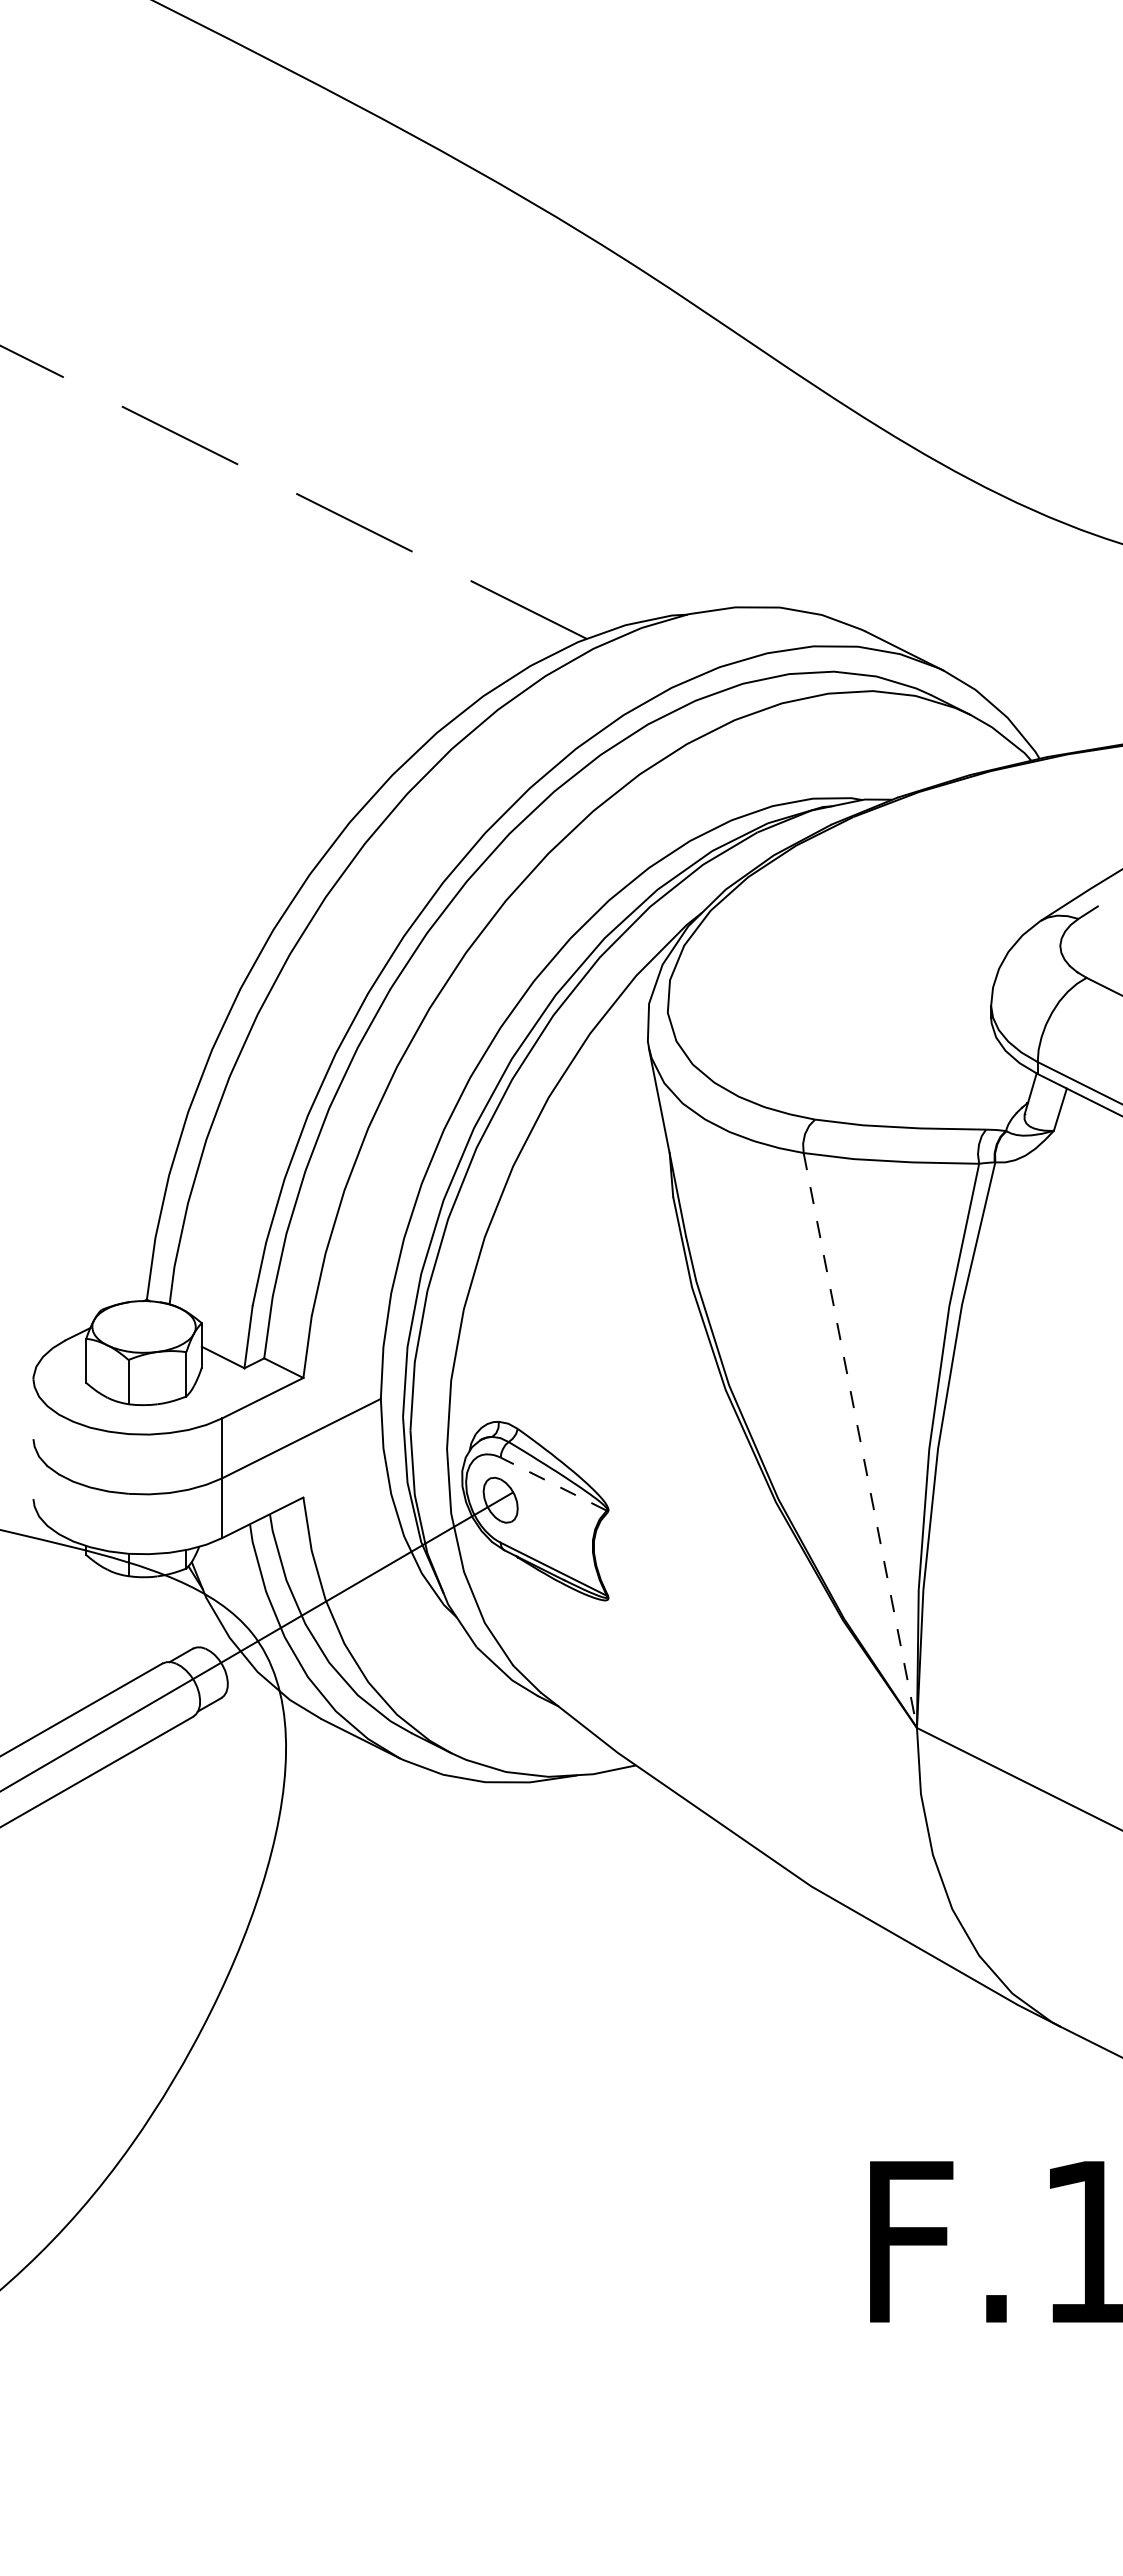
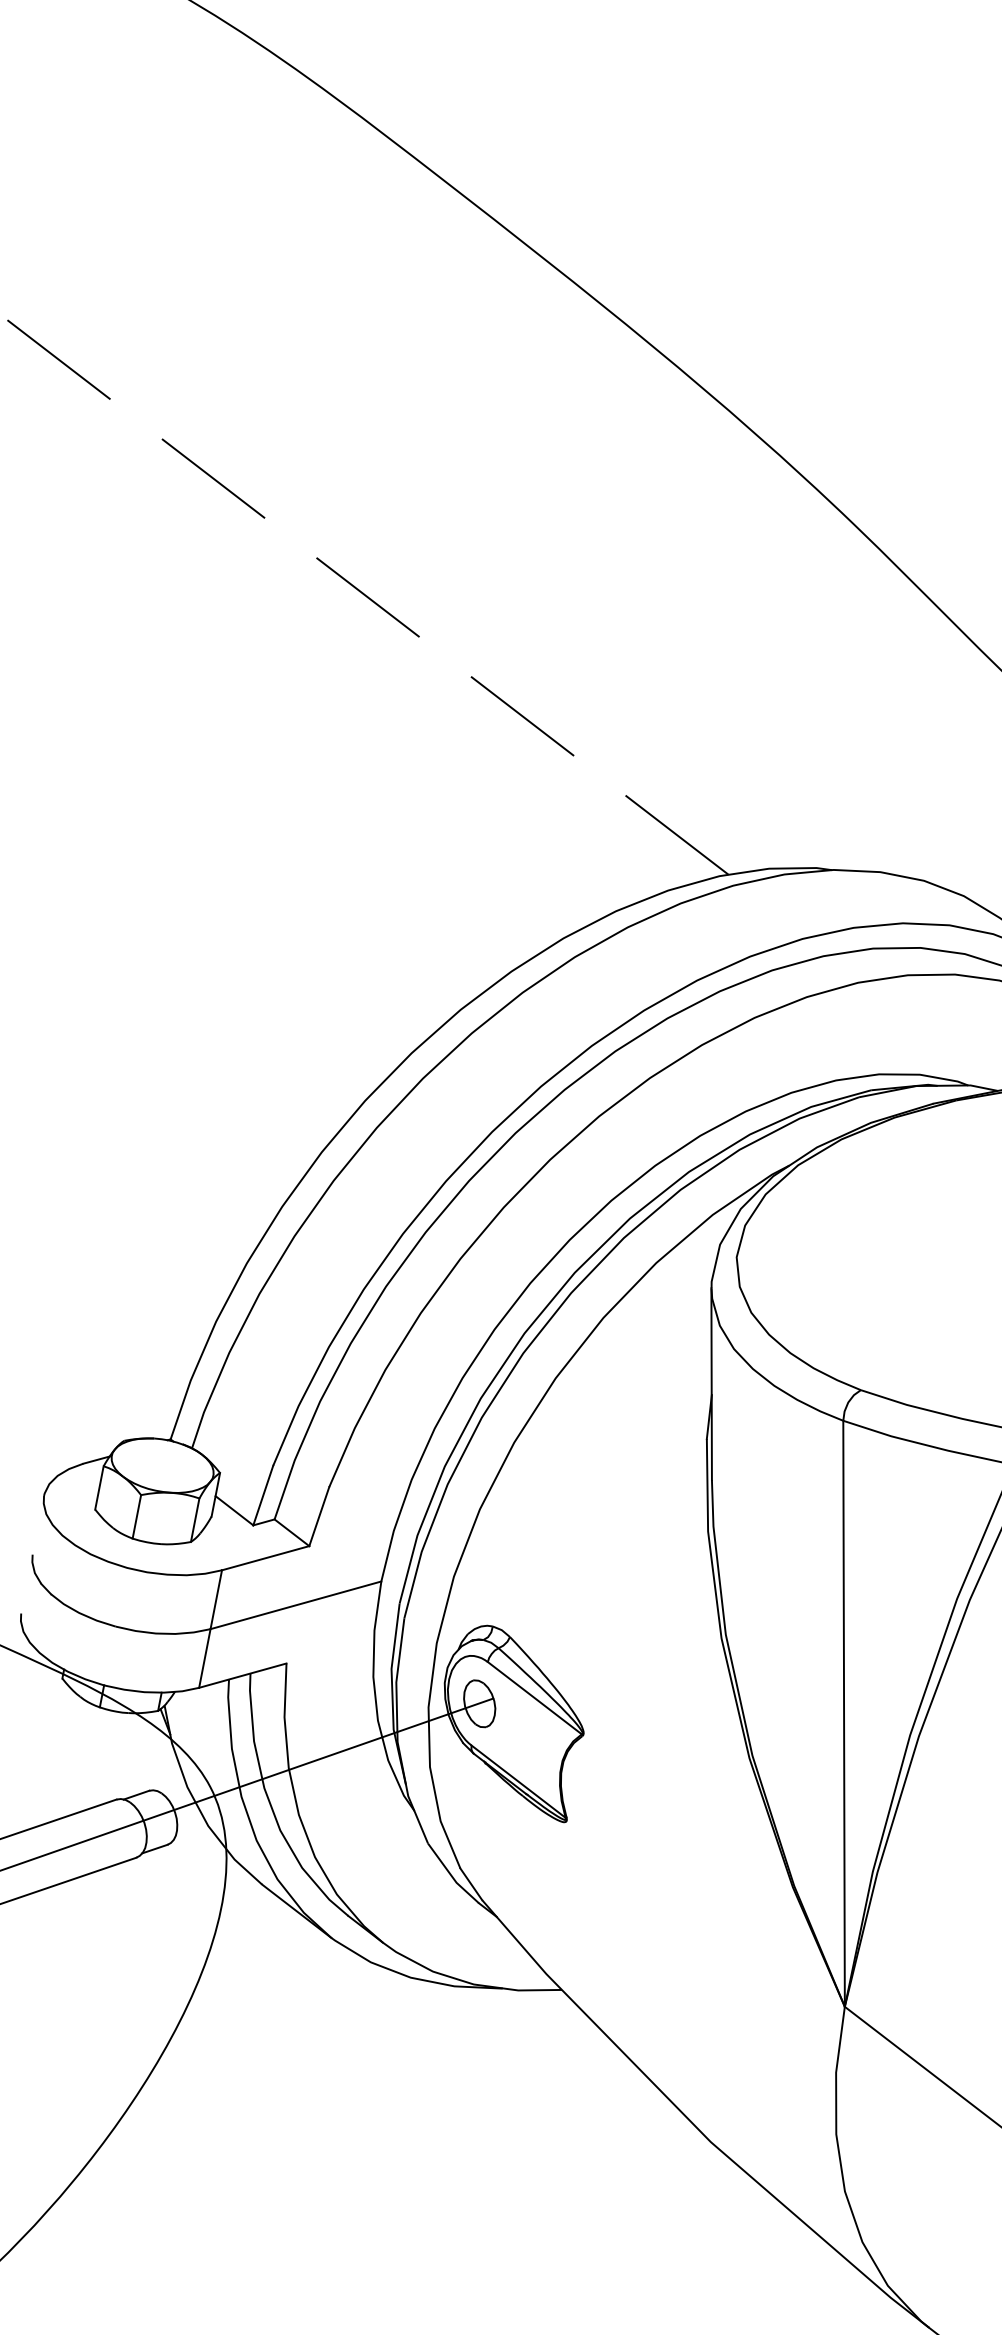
line: (860, 1441) -> (844, 1714), dashed -> solid
line: (553, 1483) -> (534, 1697), dashed -> solid

